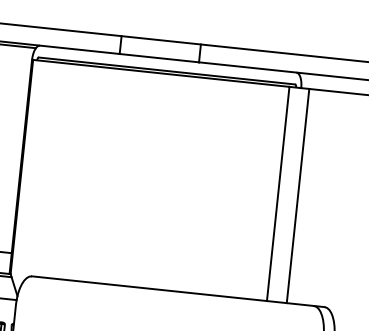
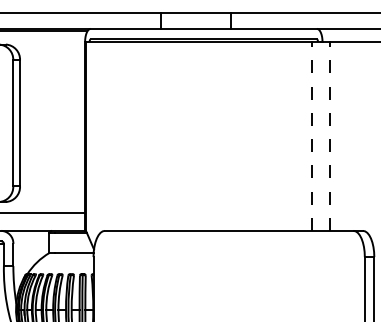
line: (278, 192) -> (312, 135), solid -> dashed
line: (298, 194) -> (329, 135), solid -> dashed

